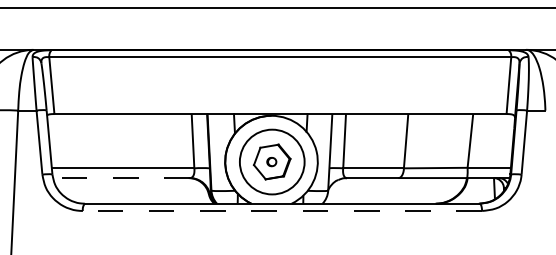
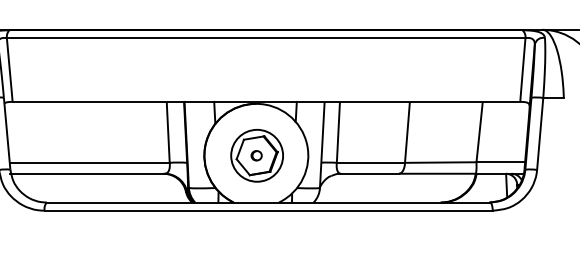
circle: (272, 161) -> (257, 155), size x0.71
line: (121, 178) -> (87, 174), dashed -> solid
line: (282, 211) -> (268, 211), dashed -> solid

